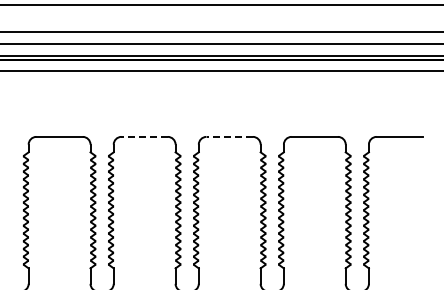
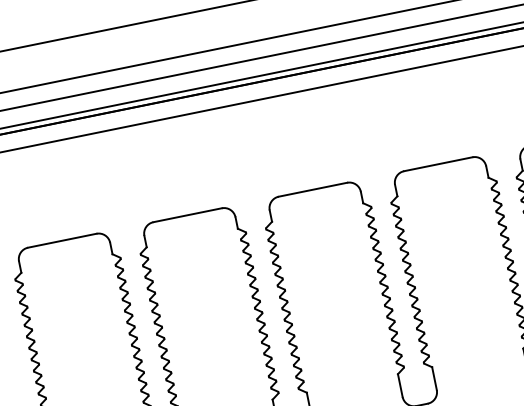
line: (144, 136) -> (187, 214), dashed -> solid
line: (229, 136) -> (312, 189), dashed -> solid

